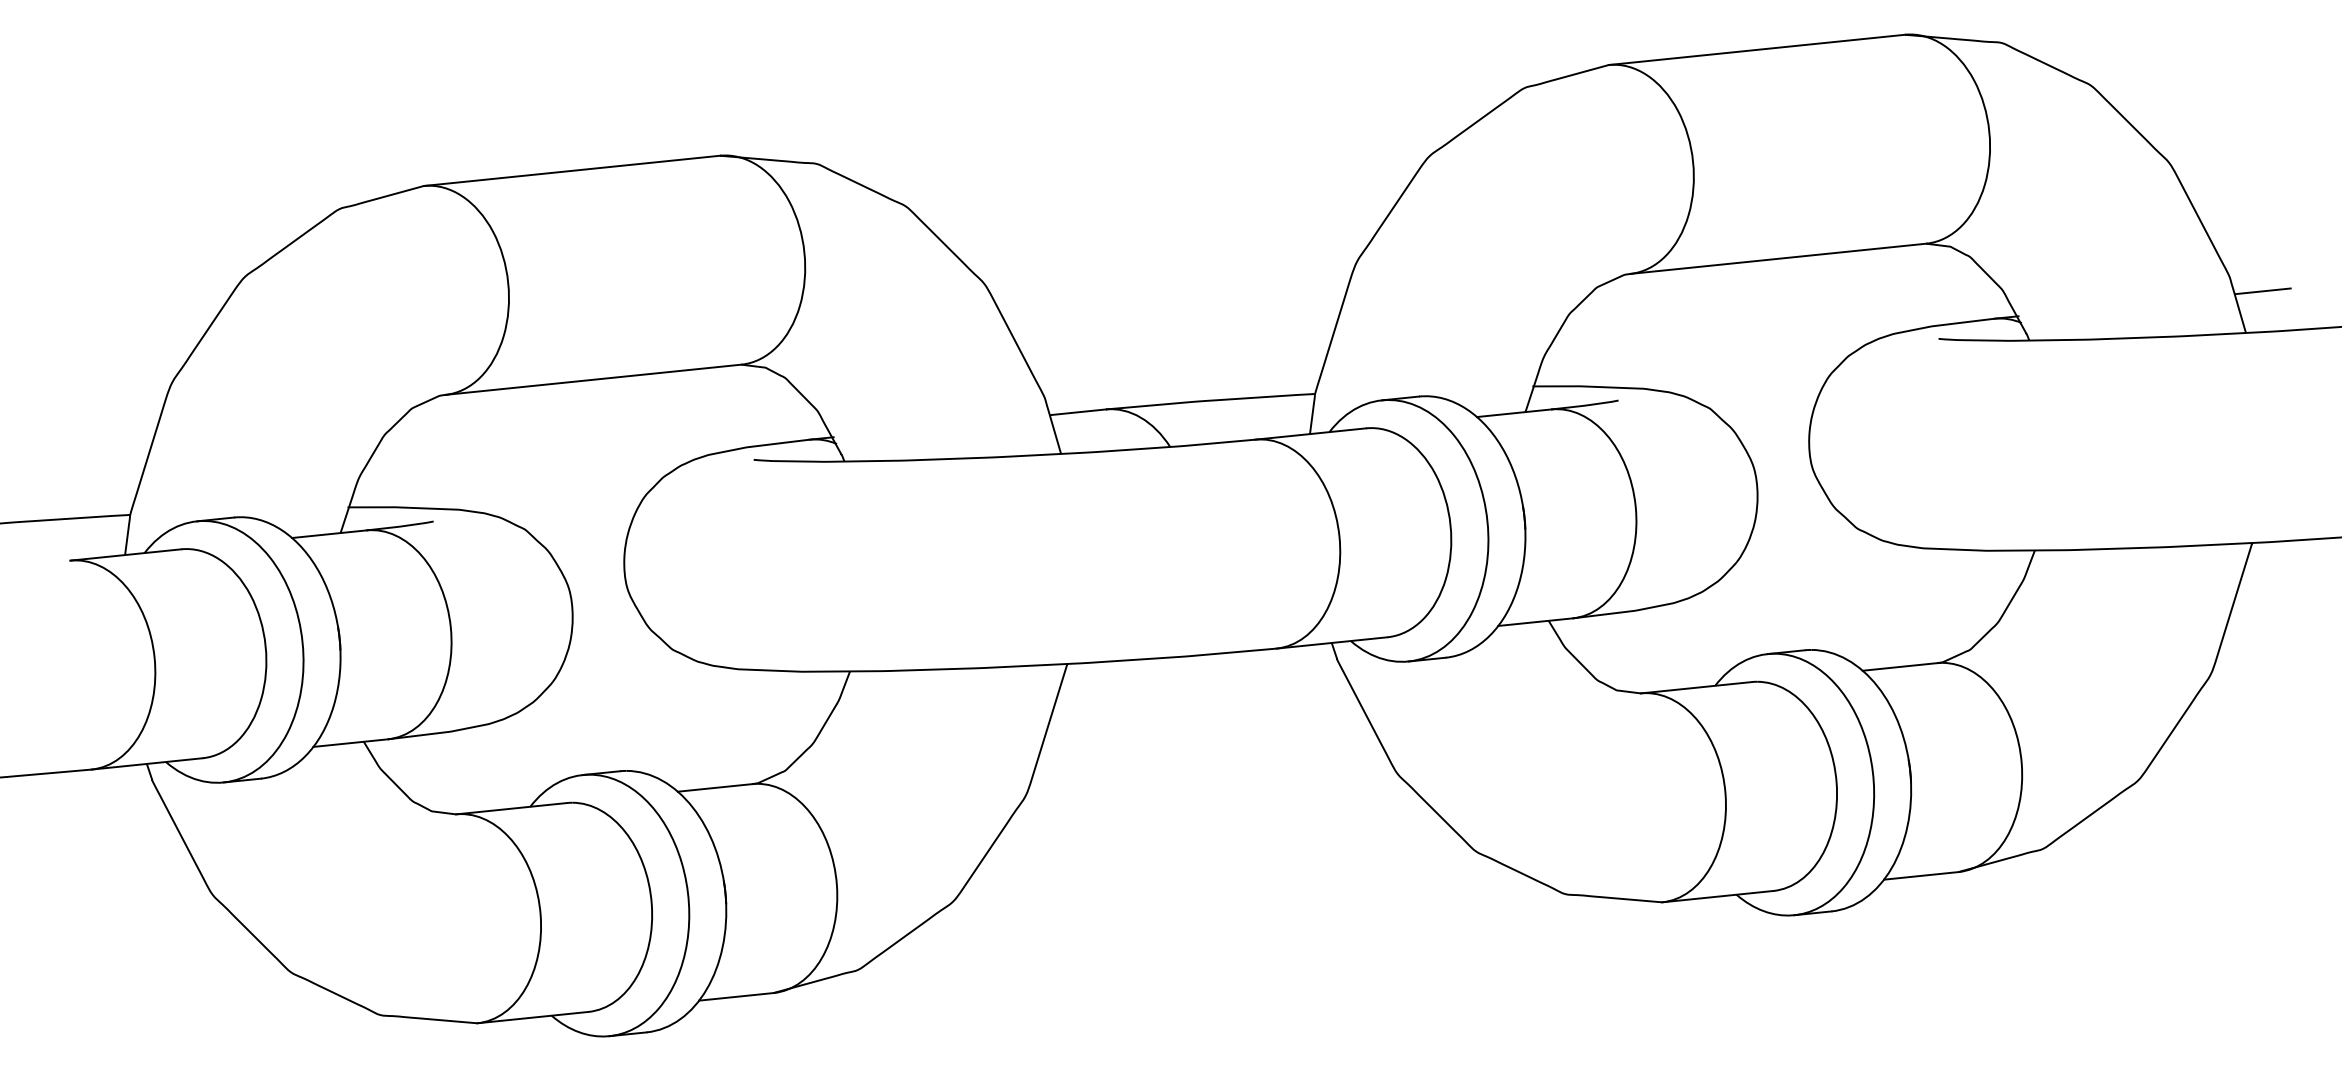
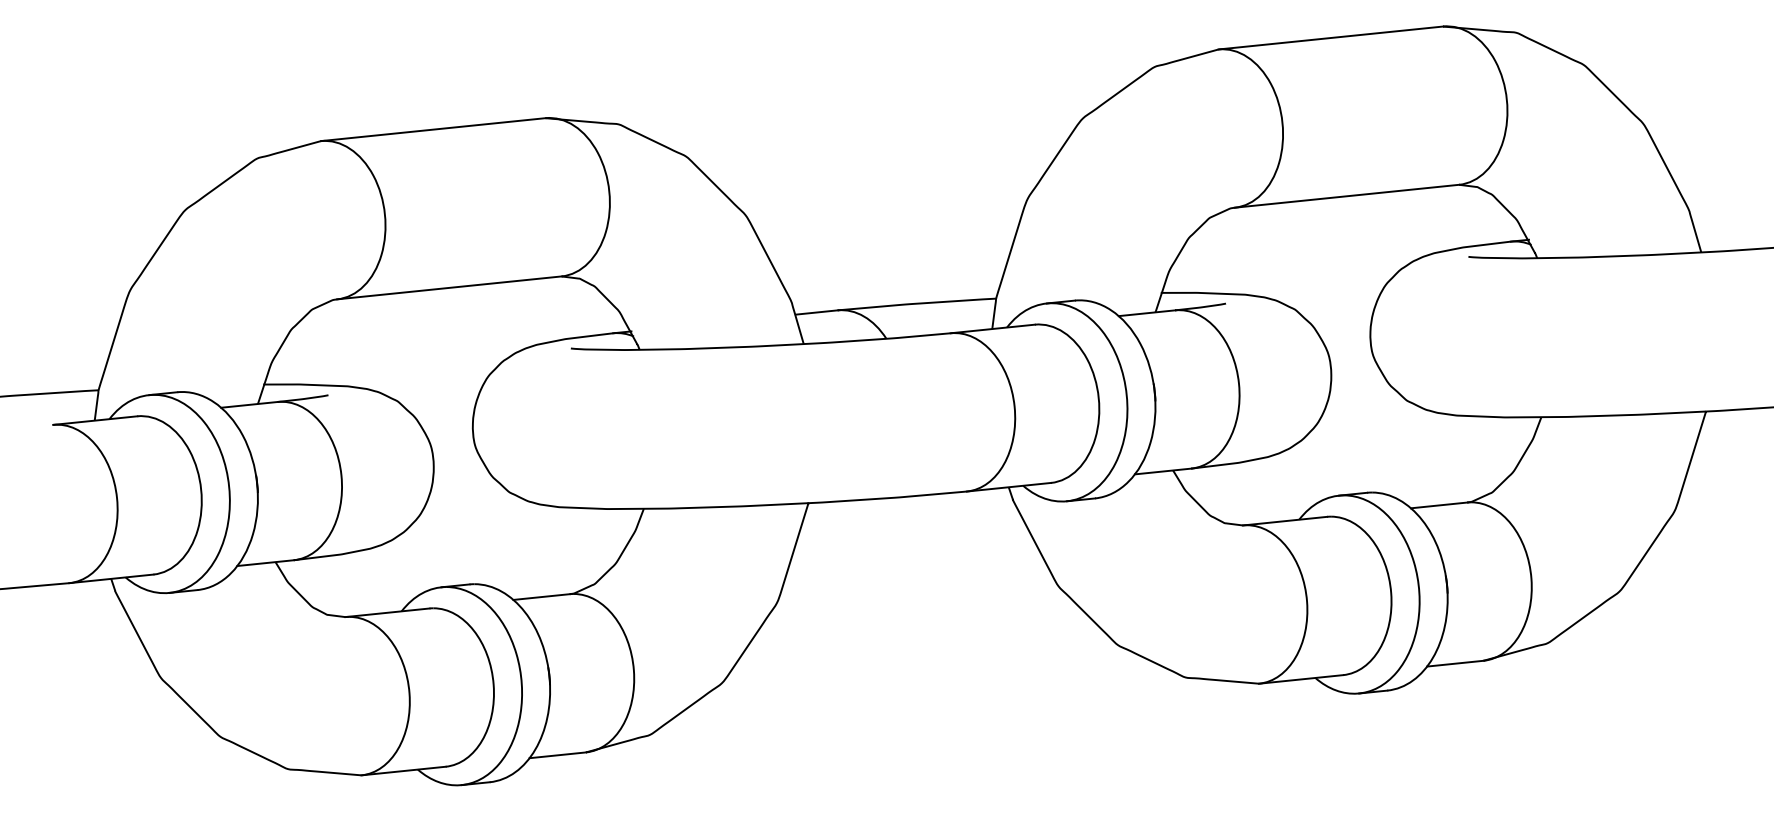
line: (2262, 291) -> (1713, 221), removed

